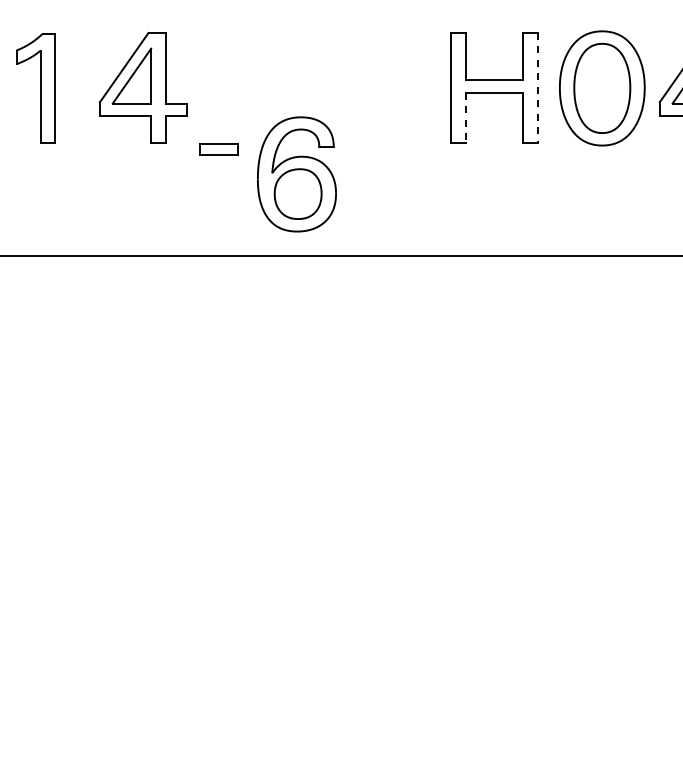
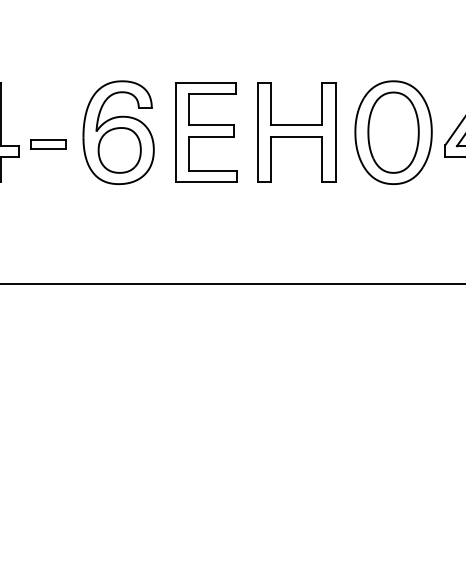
part: (394, 87) -> (206, 131), added
line: (538, 88) -> (336, 132), dashed -> solid
line: (466, 118) -> (271, 159), dashed -> solid
part: (218, 149) -> (48, 144), moved
part: (296, 174) -> (118, 132), moved

